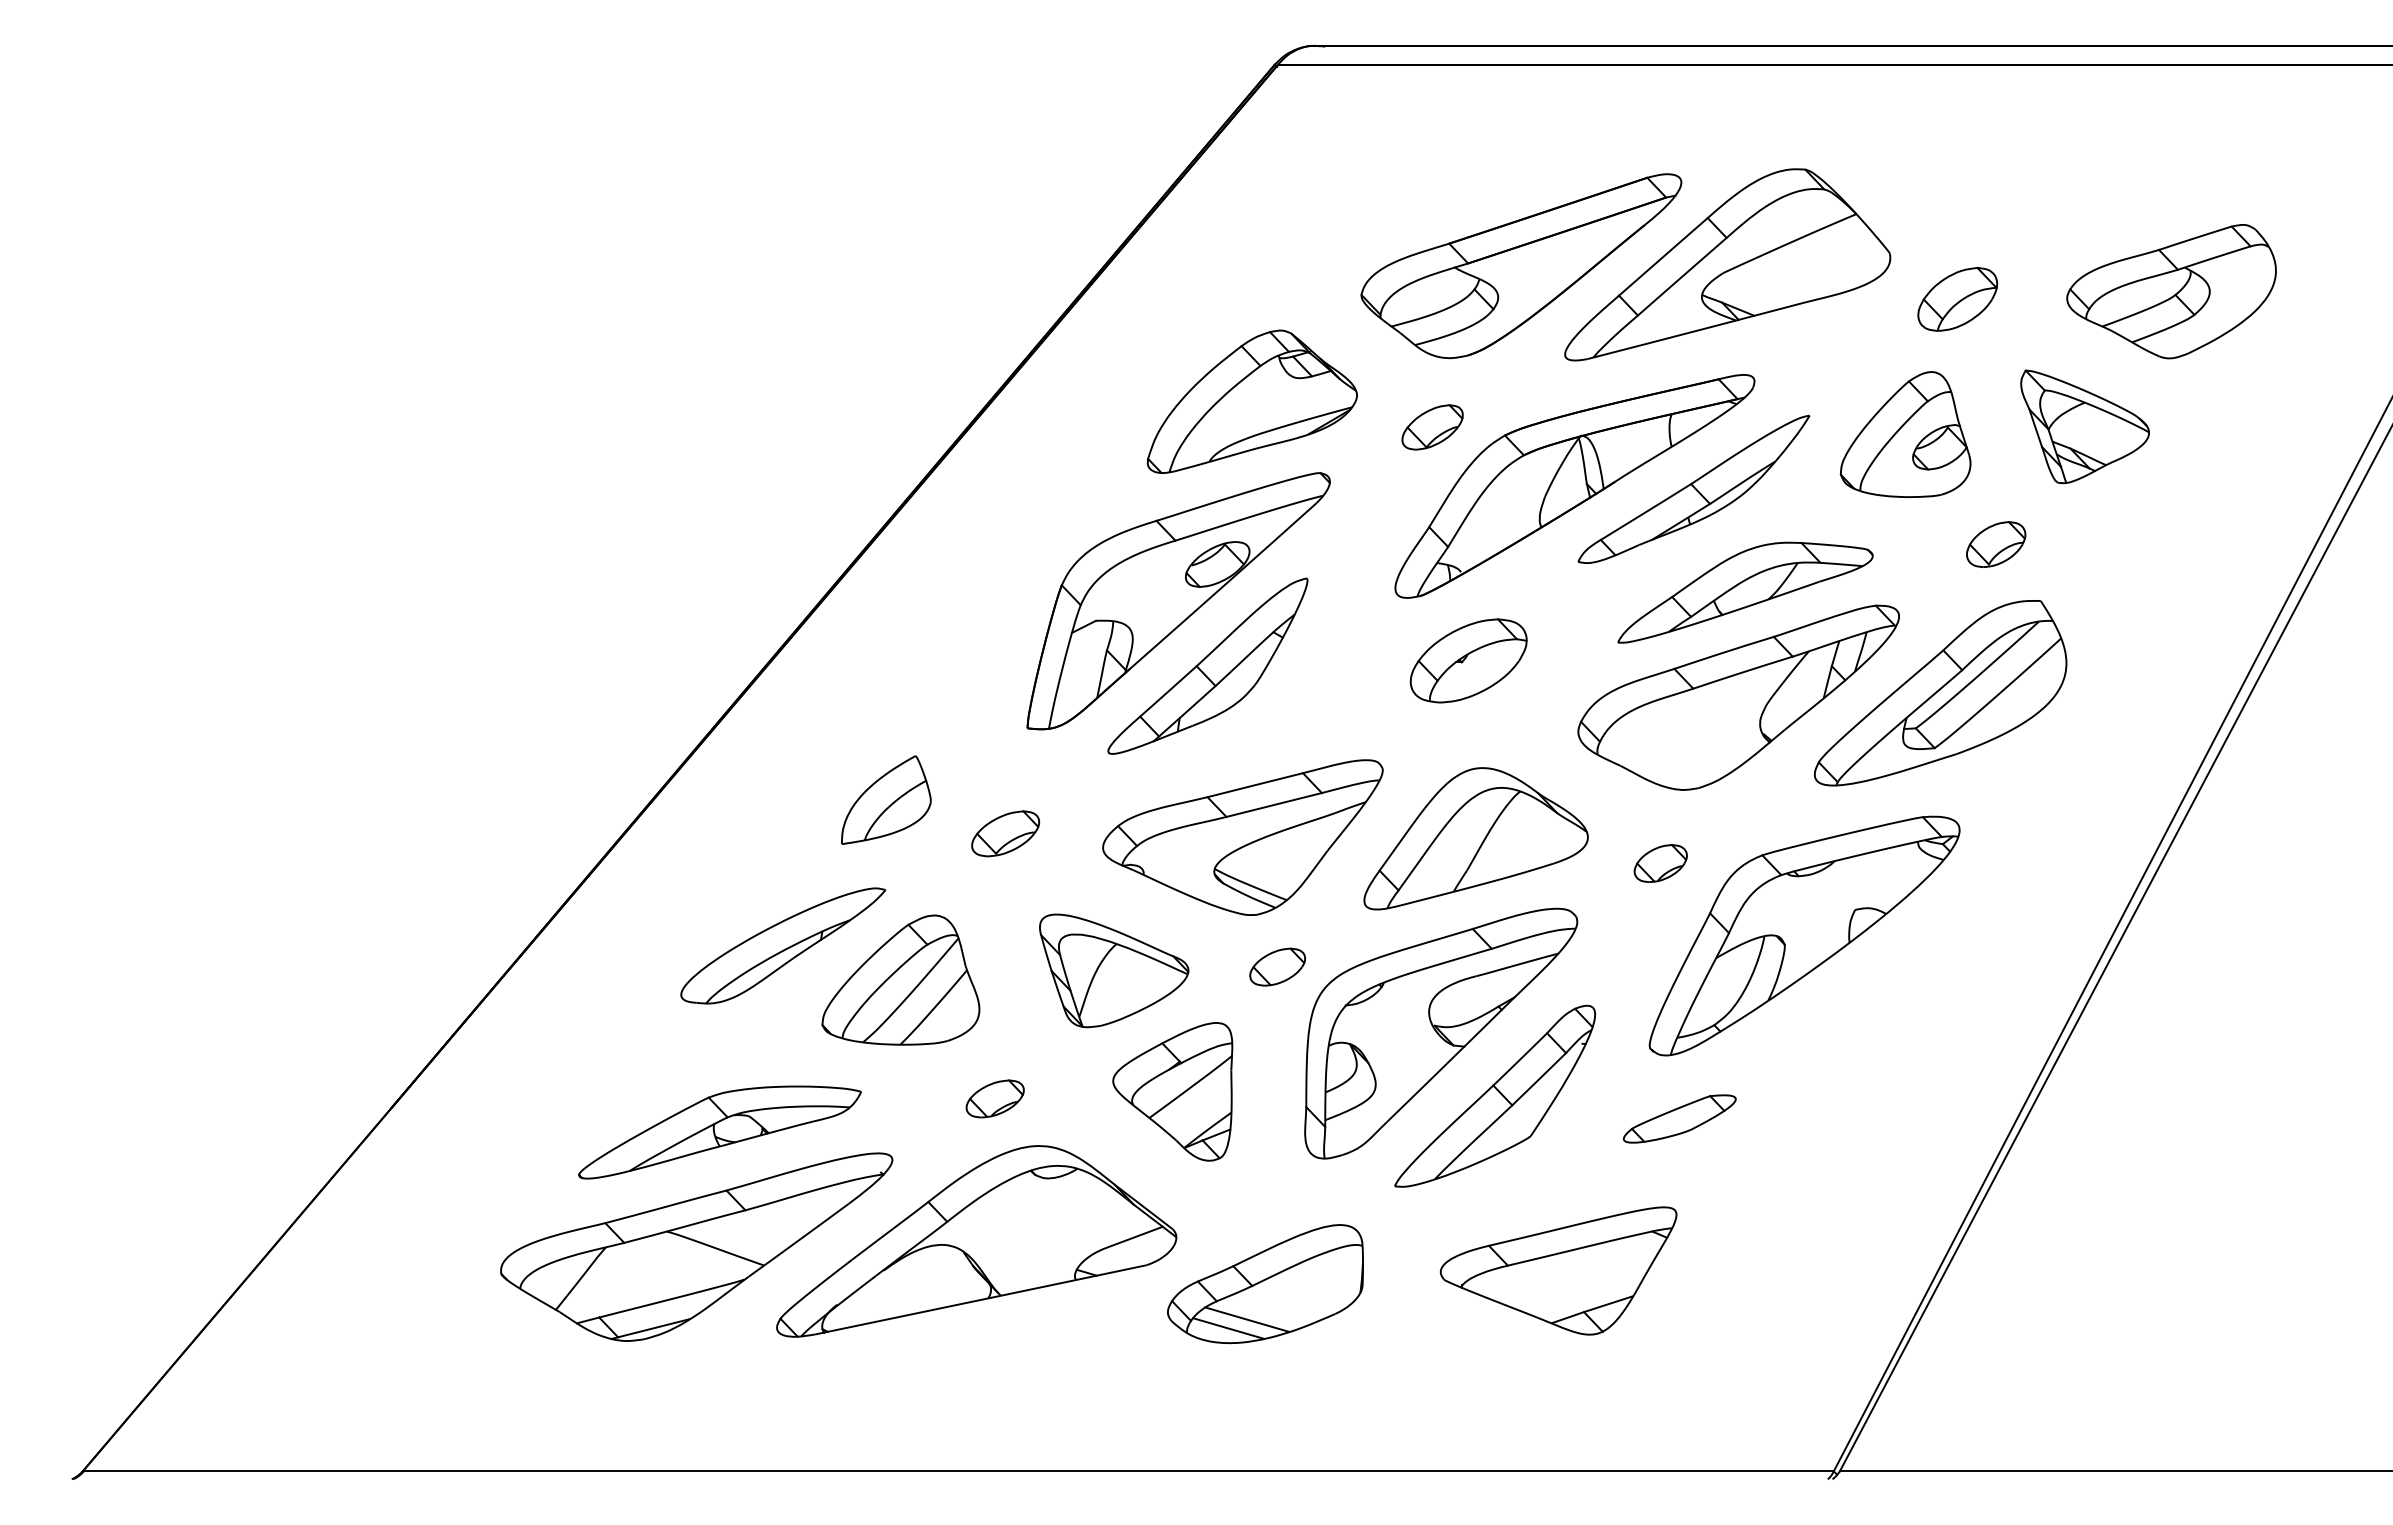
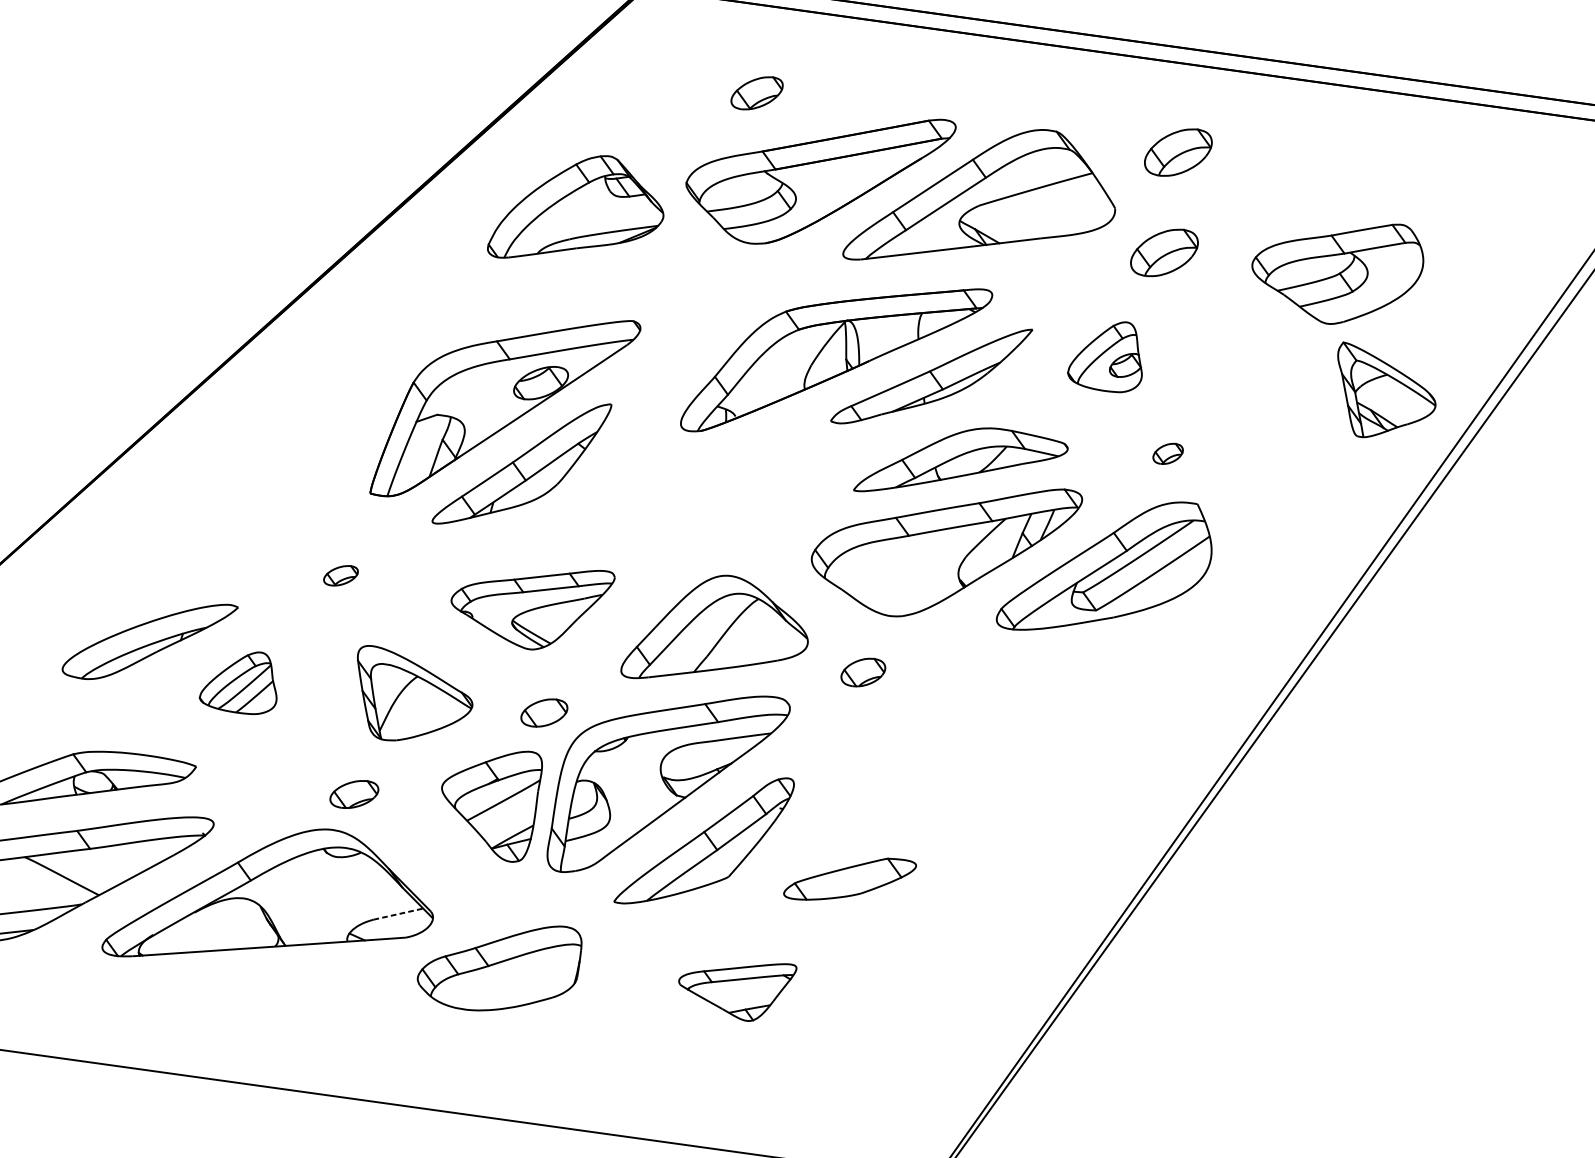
part: (1957, 173) -> (1178, 151), added
part: (1251, 401) -> (578, 210), moved
part: (2084, 426) -> (1384, 393), moved
part: (1432, 427) -> (757, 93), moved
part: (1905, 434) -> (1107, 355), size x0.7
part: (1996, 544) -> (1168, 453), size x0.6
part: (1468, 660) -> (731, 488), removed
part: (886, 799) -> (249, 534), removed
part: (1005, 833) -> (340, 575), size x0.6
part: (1242, 837) -> (530, 605), size x0.7
part: (1804, 935) -> (970, 746), removed
part: (900, 979) -> (240, 680), size x0.6
part: (1172, 1091) -> (488, 802), moved
part: (994, 1098) -> (353, 794), moved
part: (1679, 1118) -> (849, 879), size x1.4
line: (1133, 1237) -> (398, 913), solid -> dashed
part: (1558, 1270) -> (735, 987), size x0.6
line: (1247, 1319) -> (480, 992), removed
line: (1228, 1328) -> (464, 997), removed

